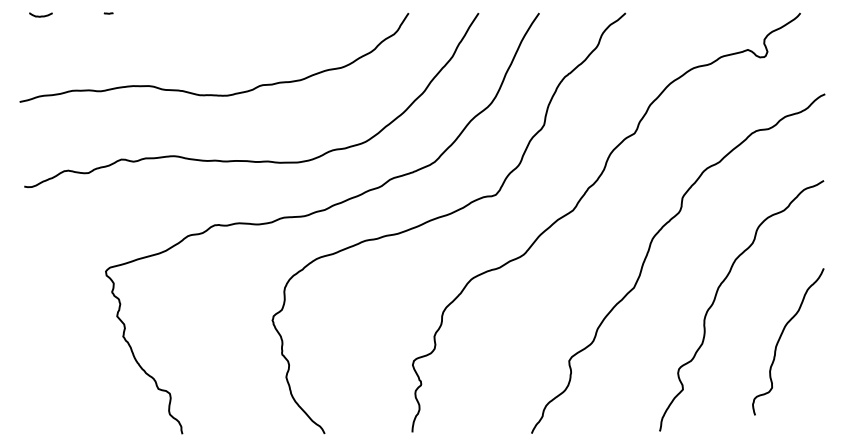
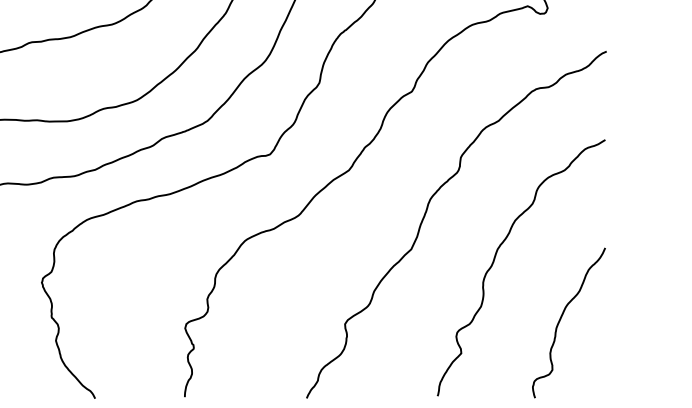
curve: (781, 337) -> (562, 318), moved

